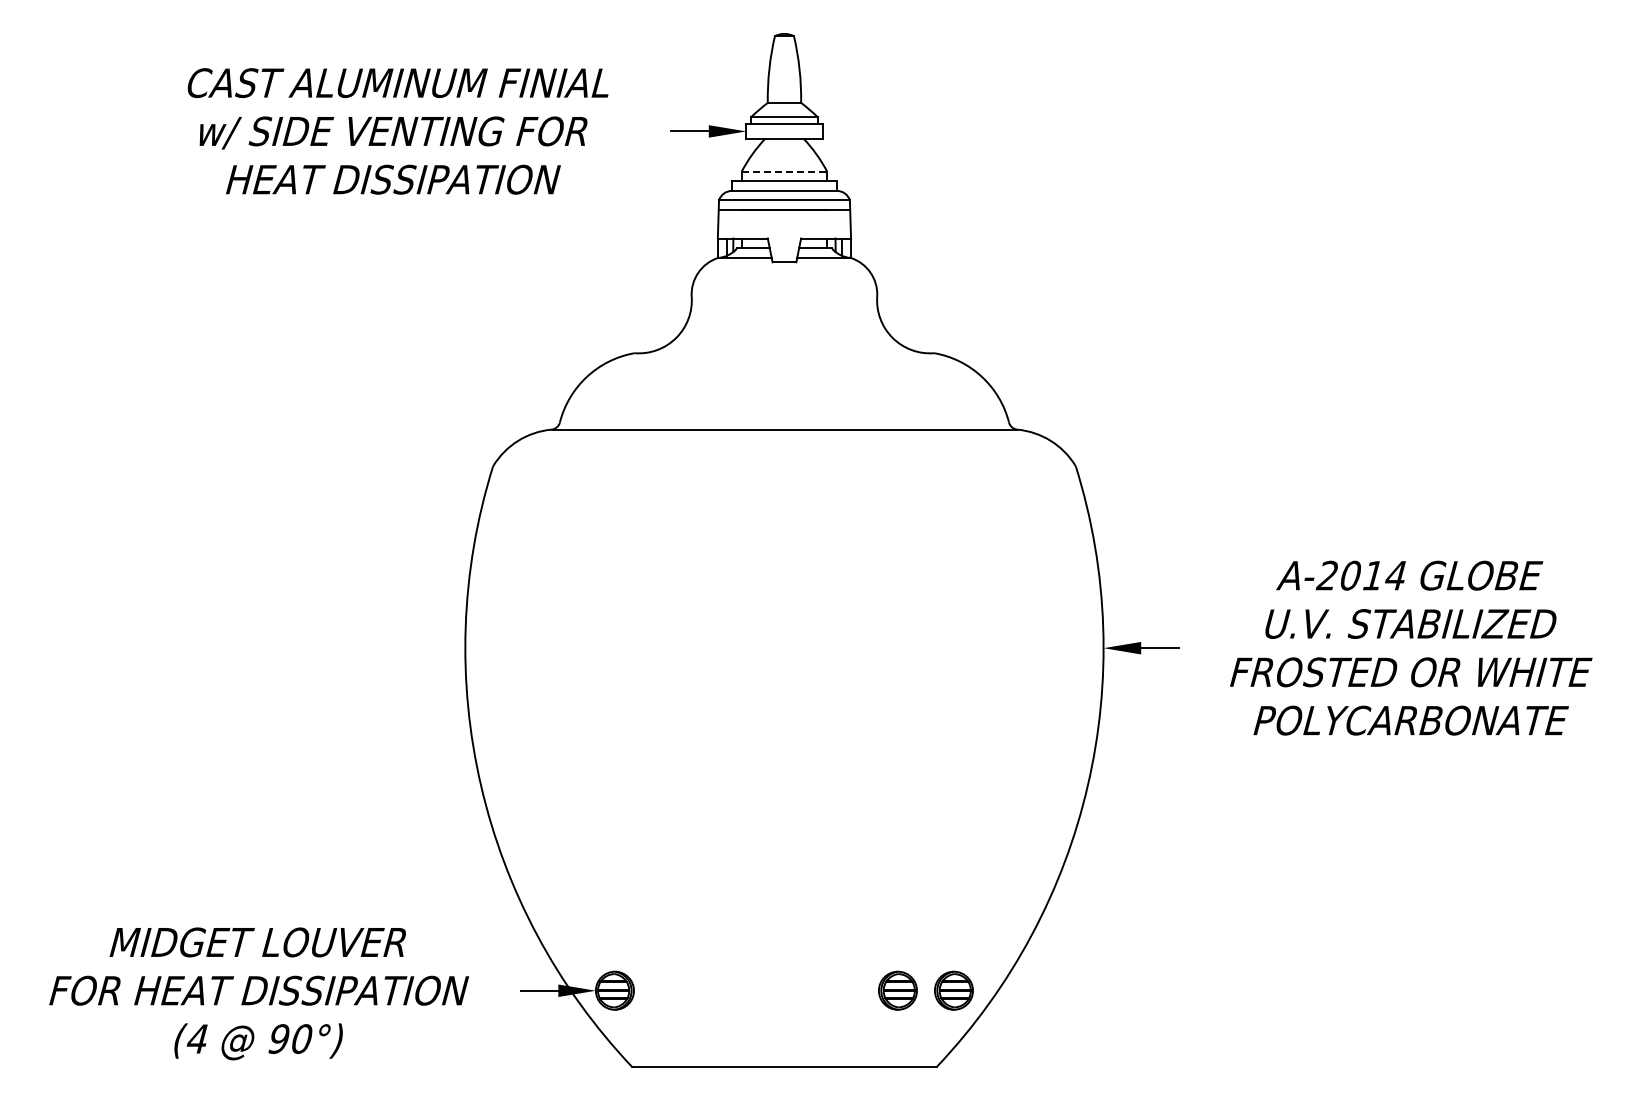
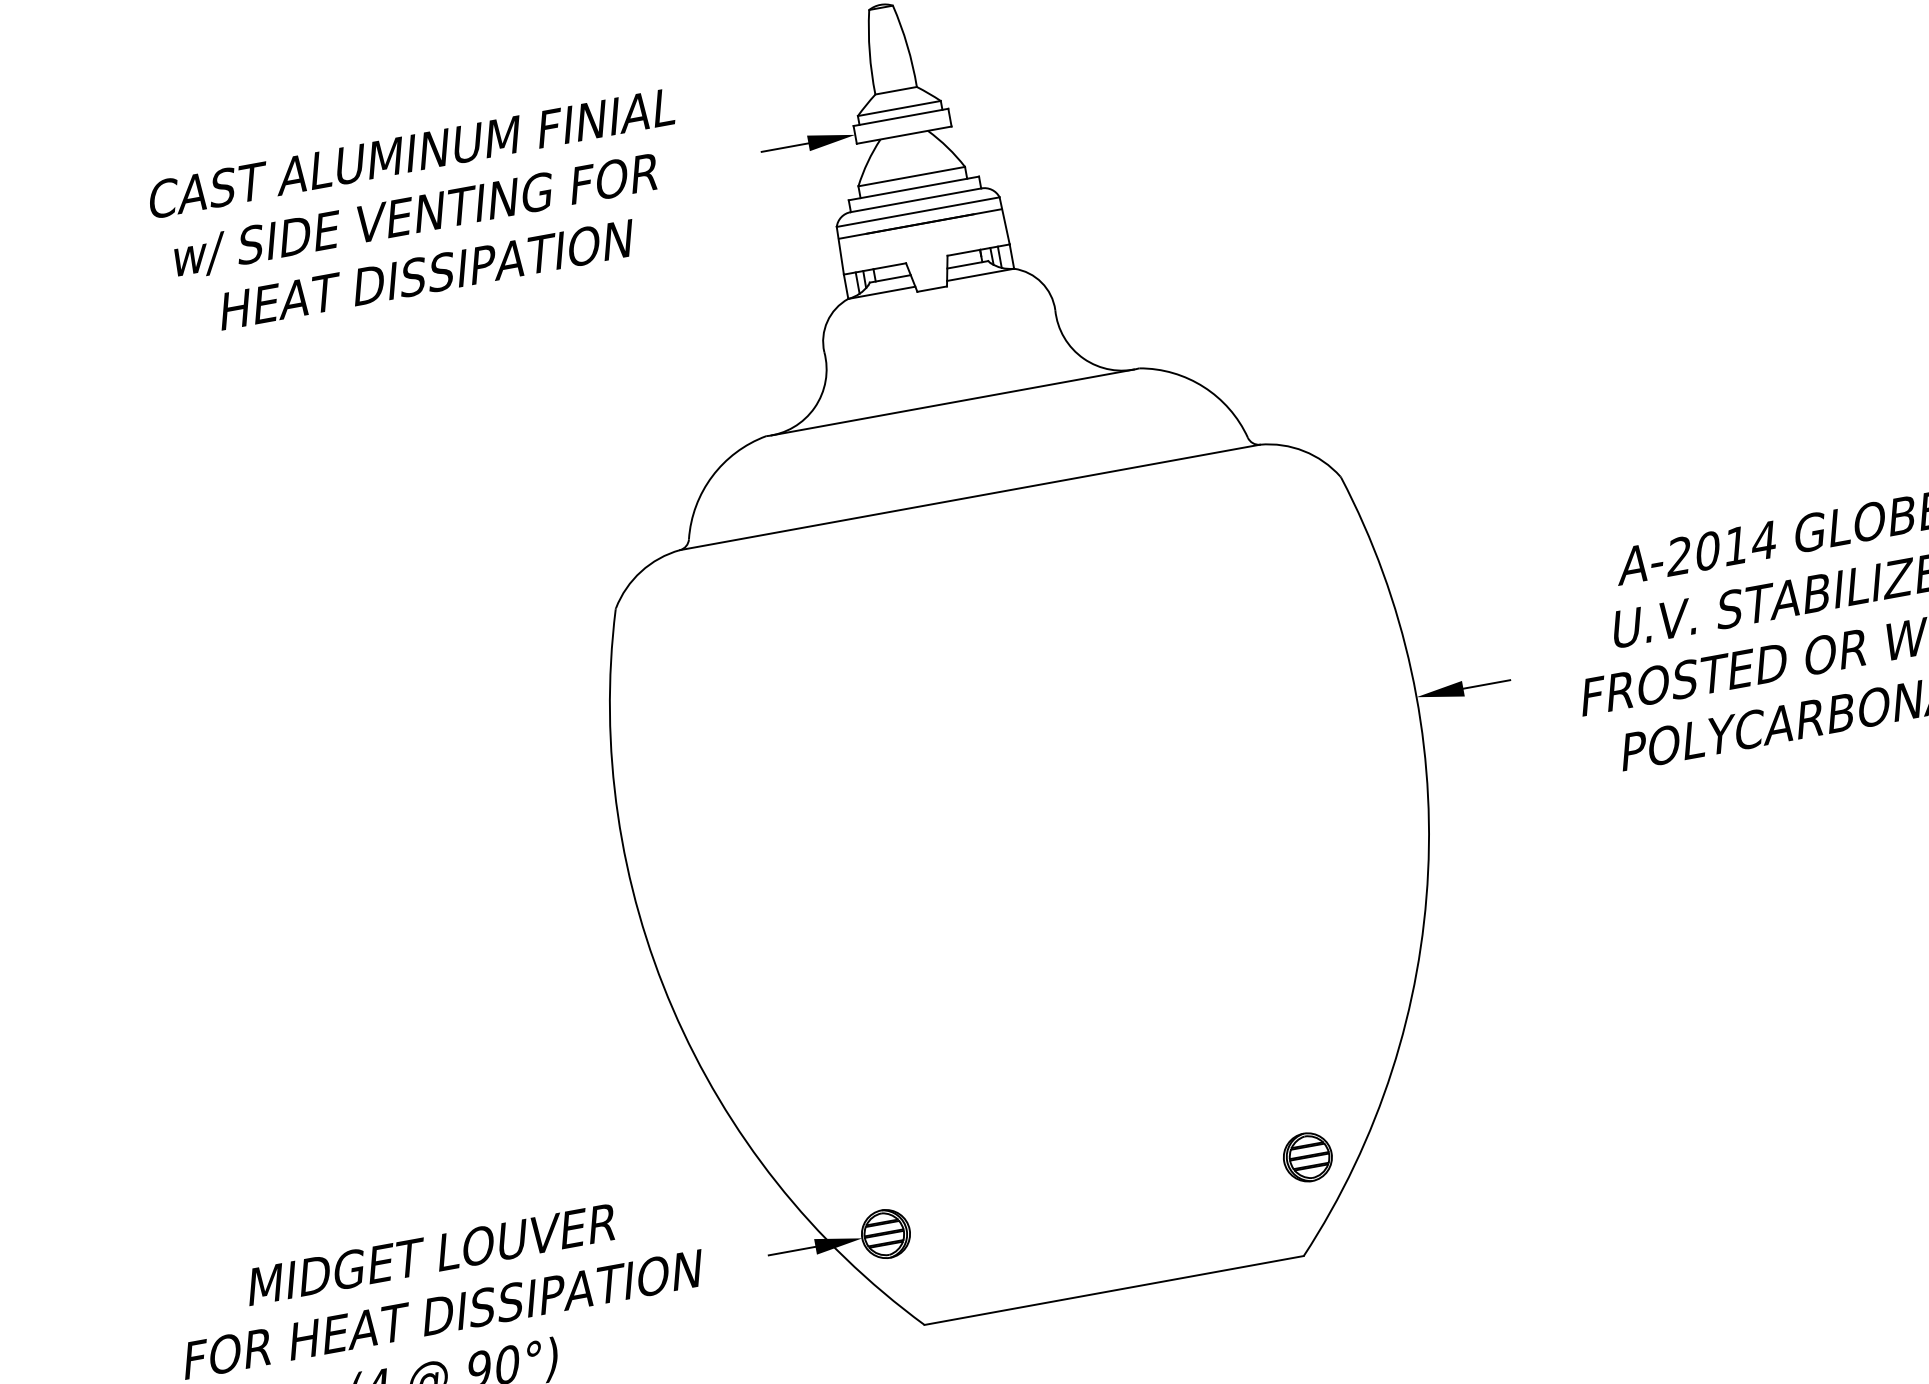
line: (784, 171) -> (911, 176), dashed -> solid
line: (784, 353) -> (952, 402), added
part: (897, 990) -> (1237, 1169), removed

